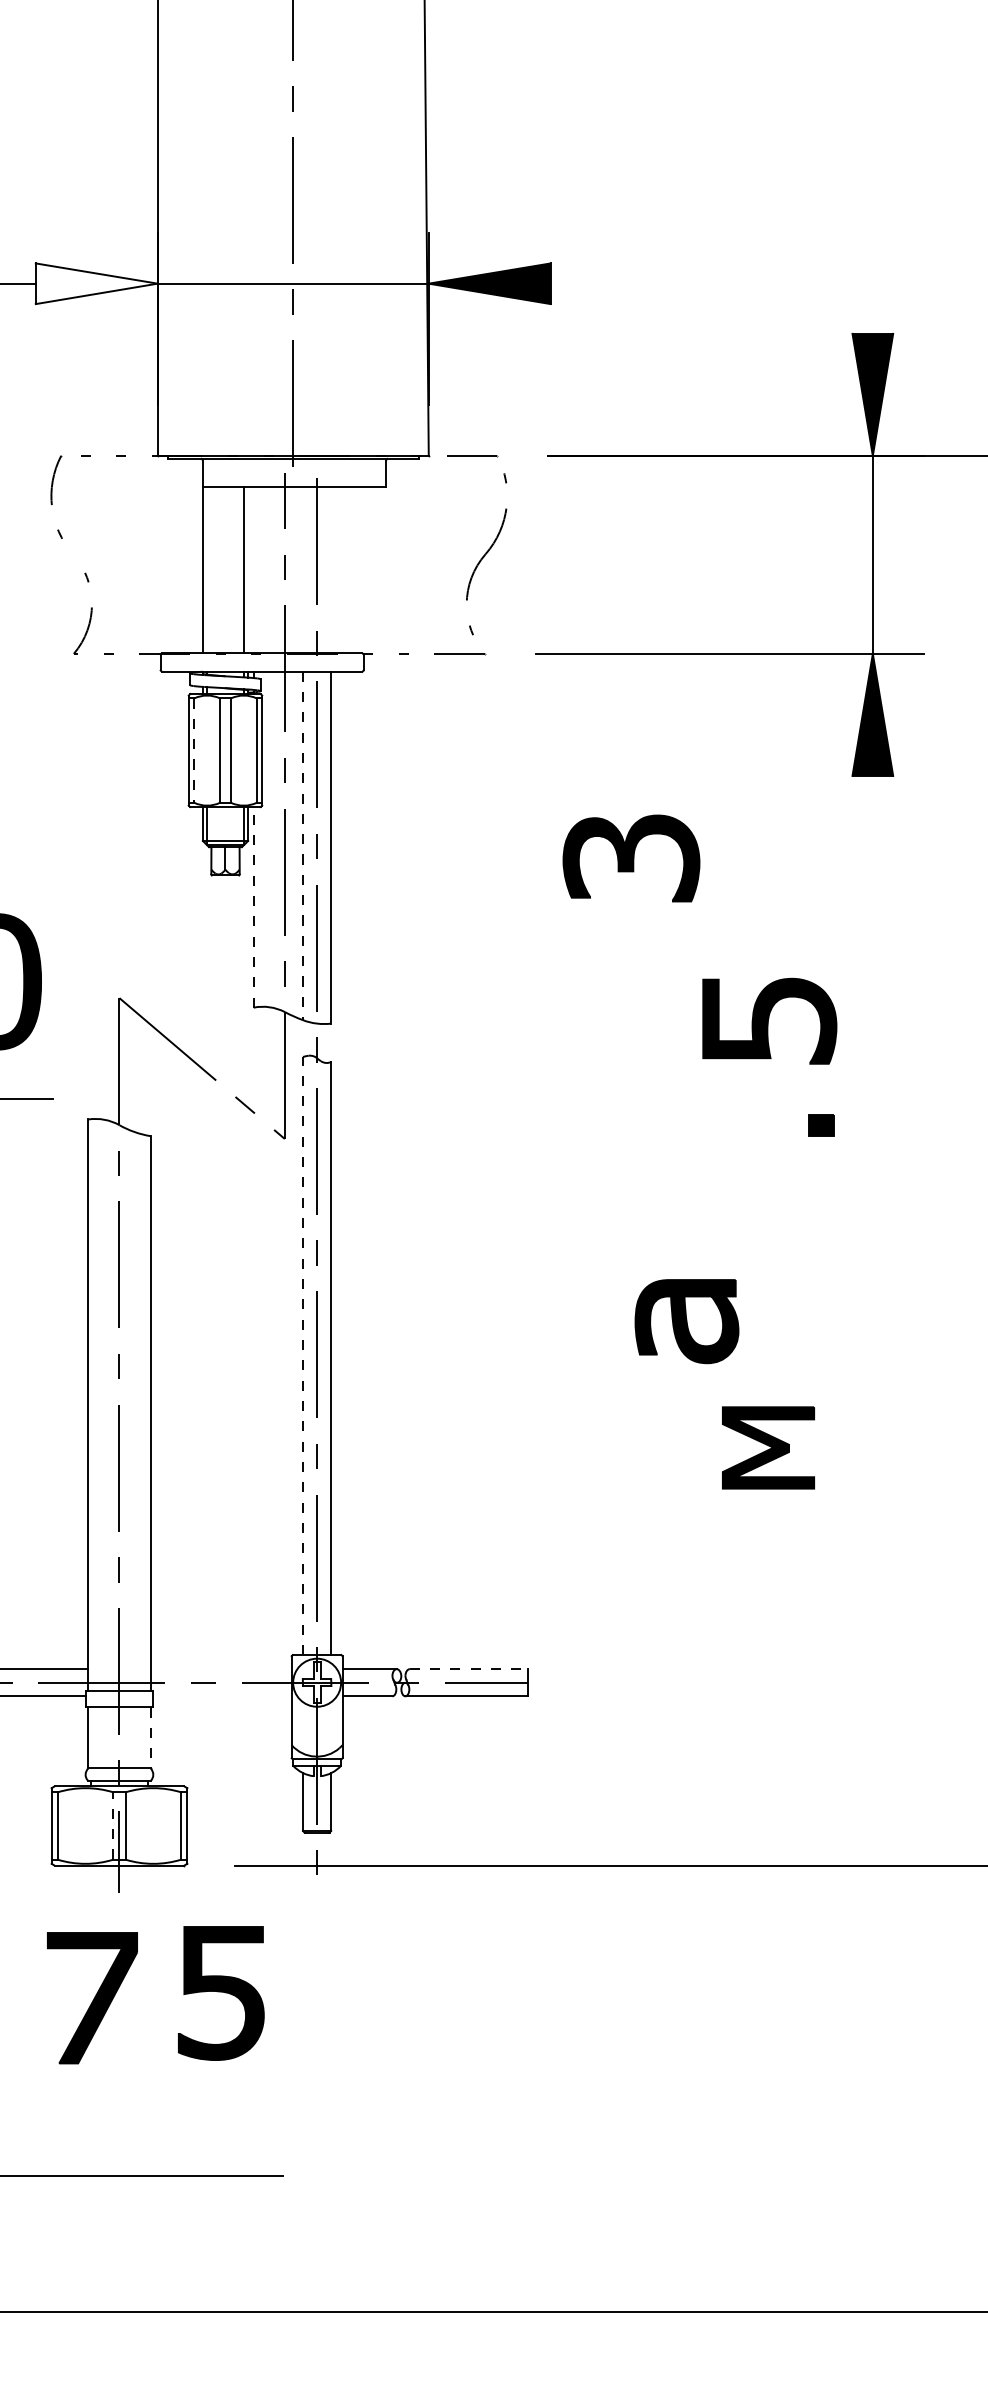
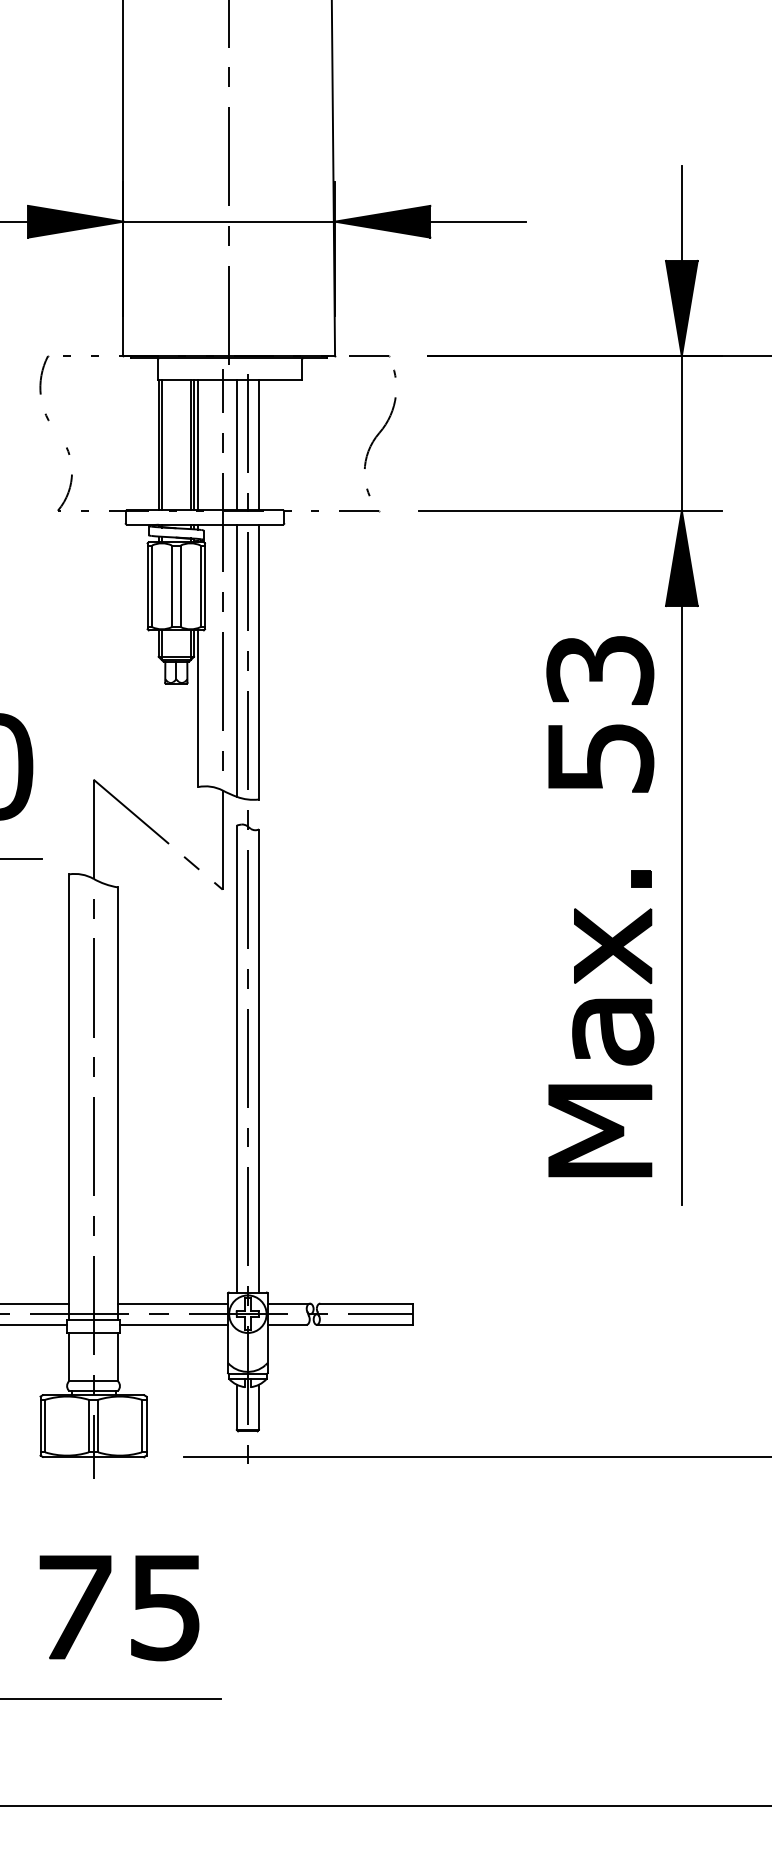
line: (872, 272) -> (681, 212), added
fill: (96, 283) -> (75, 221), added
line: (611, 283) -> (477, 221), added
line: (206, 569) -> (161, 444), added
line: (248, 569) -> (194, 444), added
line: (253, 569) -> (198, 444), added
line: (303, 569) -> (237, 444), added
line: (331, 569) -> (259, 444), added
line: (194, 751) -> (152, 587), dashed -> solid
line: (303, 846) -> (237, 661), dashed -> solid
part: (631, 858) -> (600, 670), moved
line: (253, 906) -> (198, 708), dashed -> solid
part: (769, 1020) -> (601, 758), moved
line: (872, 1158) -> (681, 904), added
part: (784, 1211) -> (612, 946), added
part: (686, 1321) -> (612, 1032), moved
line: (303, 1355) -> (237, 1058), dashed -> solid
part: (768, 1447) -> (600, 1130), size x1.43
line: (220, 1669) -> (172, 1303), added
line: (469, 1669) -> (366, 1303), dashed -> solid
line: (222, 1696) -> (173, 1324), added
line: (150, 1738) -> (117, 1357), dashed -> solid
line: (113, 1826) -> (88, 1426), dashed -> solid
part: (221, 1993) -> (165, 1608), moved
part: (92, 1998) -> (75, 1607), moved

